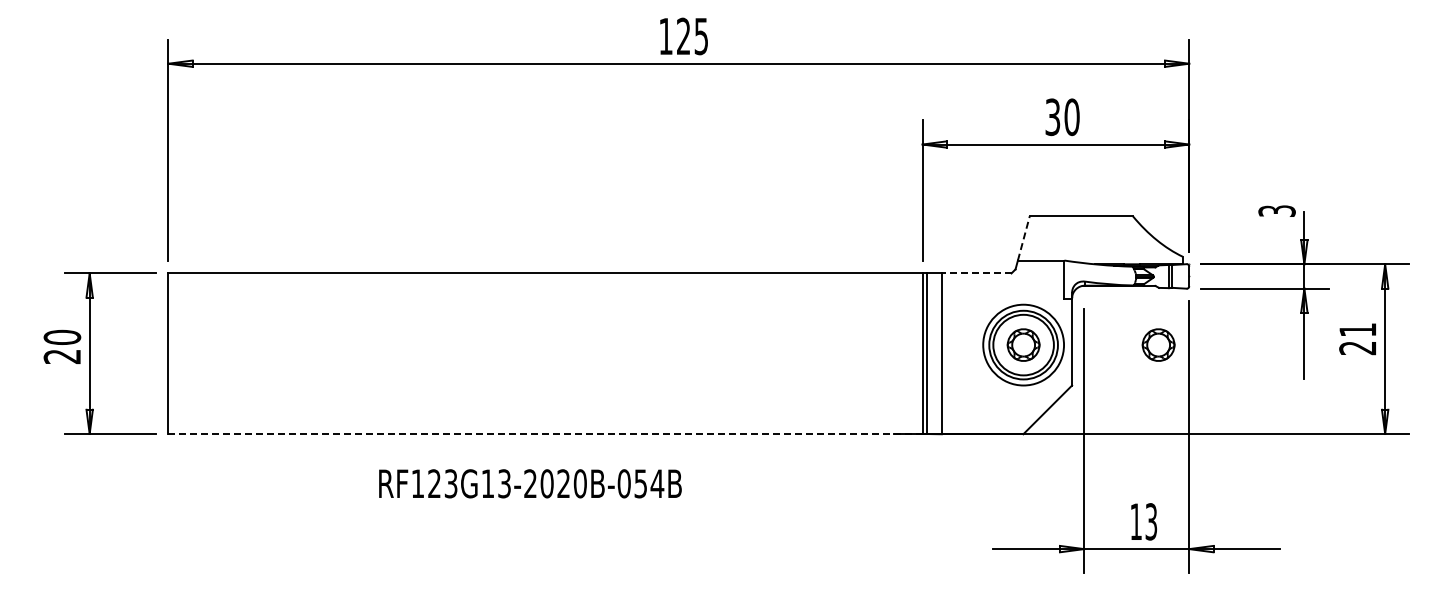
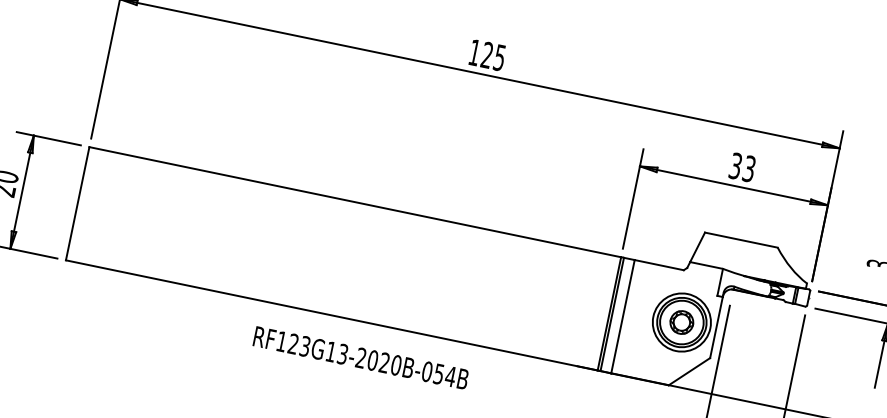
text: (1071, 117) -> (748, 169), 30 -> 33
line: (1023, 238) -> (697, 247), dashed -> solid
line: (976, 273) -> (659, 265), dashed -> solid
part: (1158, 344) -> (777, 341), removed
line: (546, 433) -> (332, 315), dashed -> solid
text: (530, 483) -> (361, 357), moved

